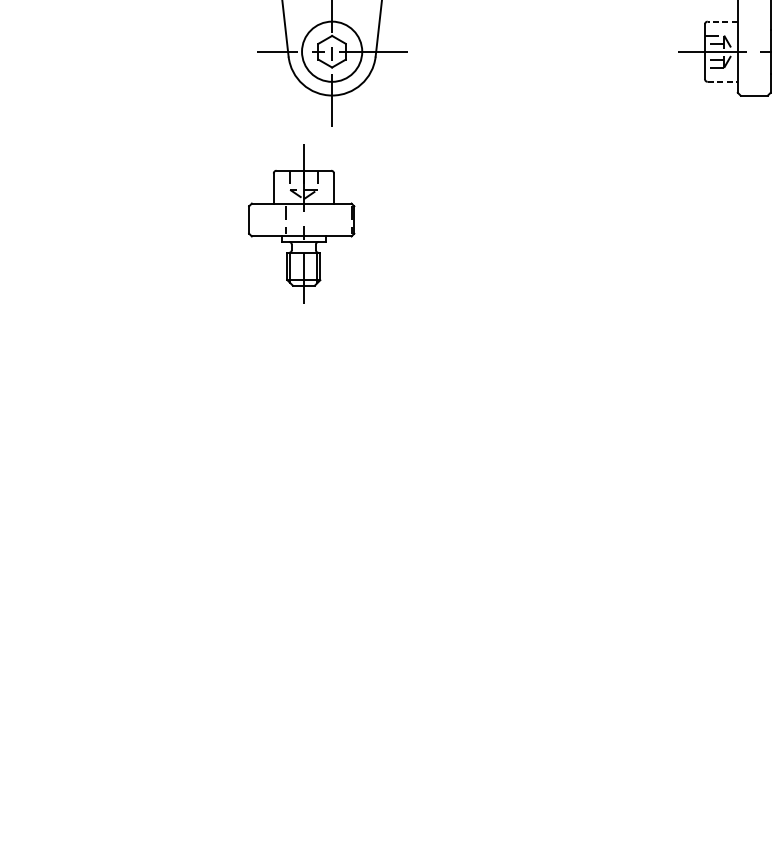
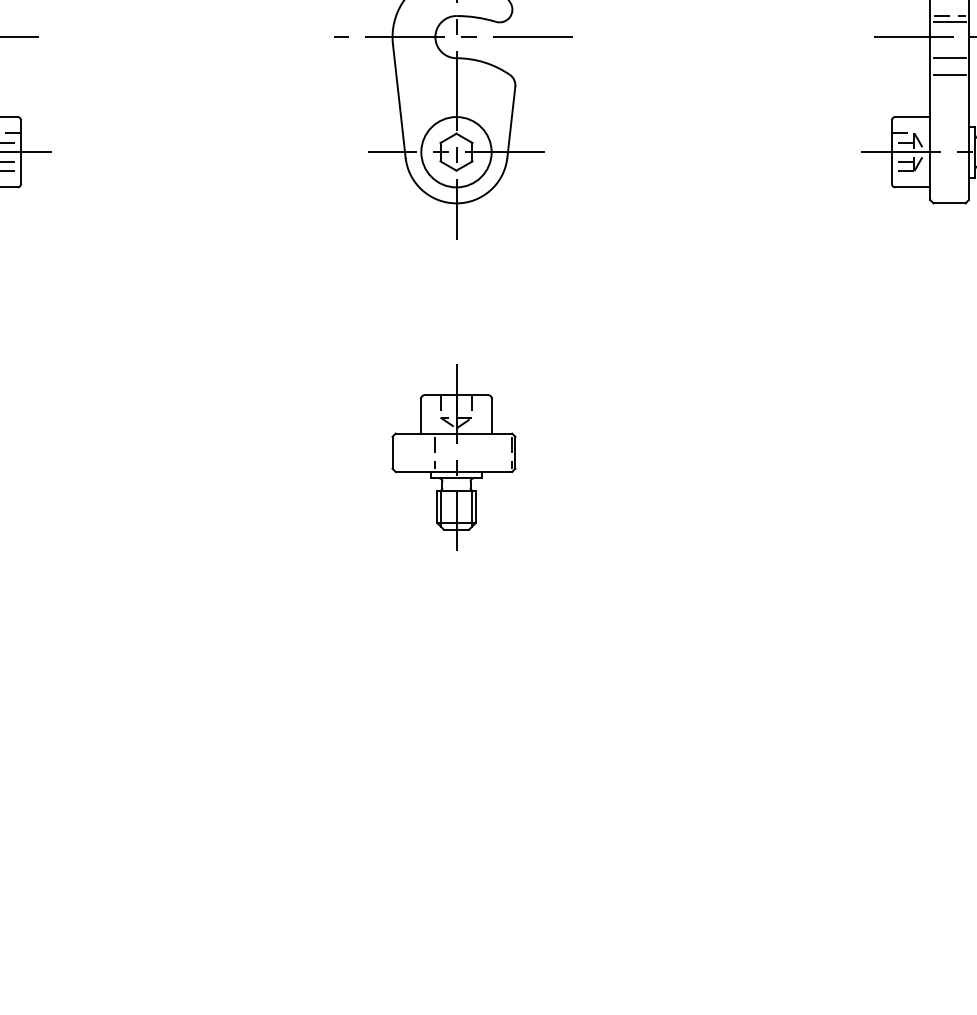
line: (722, 22) -> (912, 117), dashed -> solid
line: (722, 81) -> (912, 187), dashed -> solid
part: (301, 224) -> (453, 457), moved

